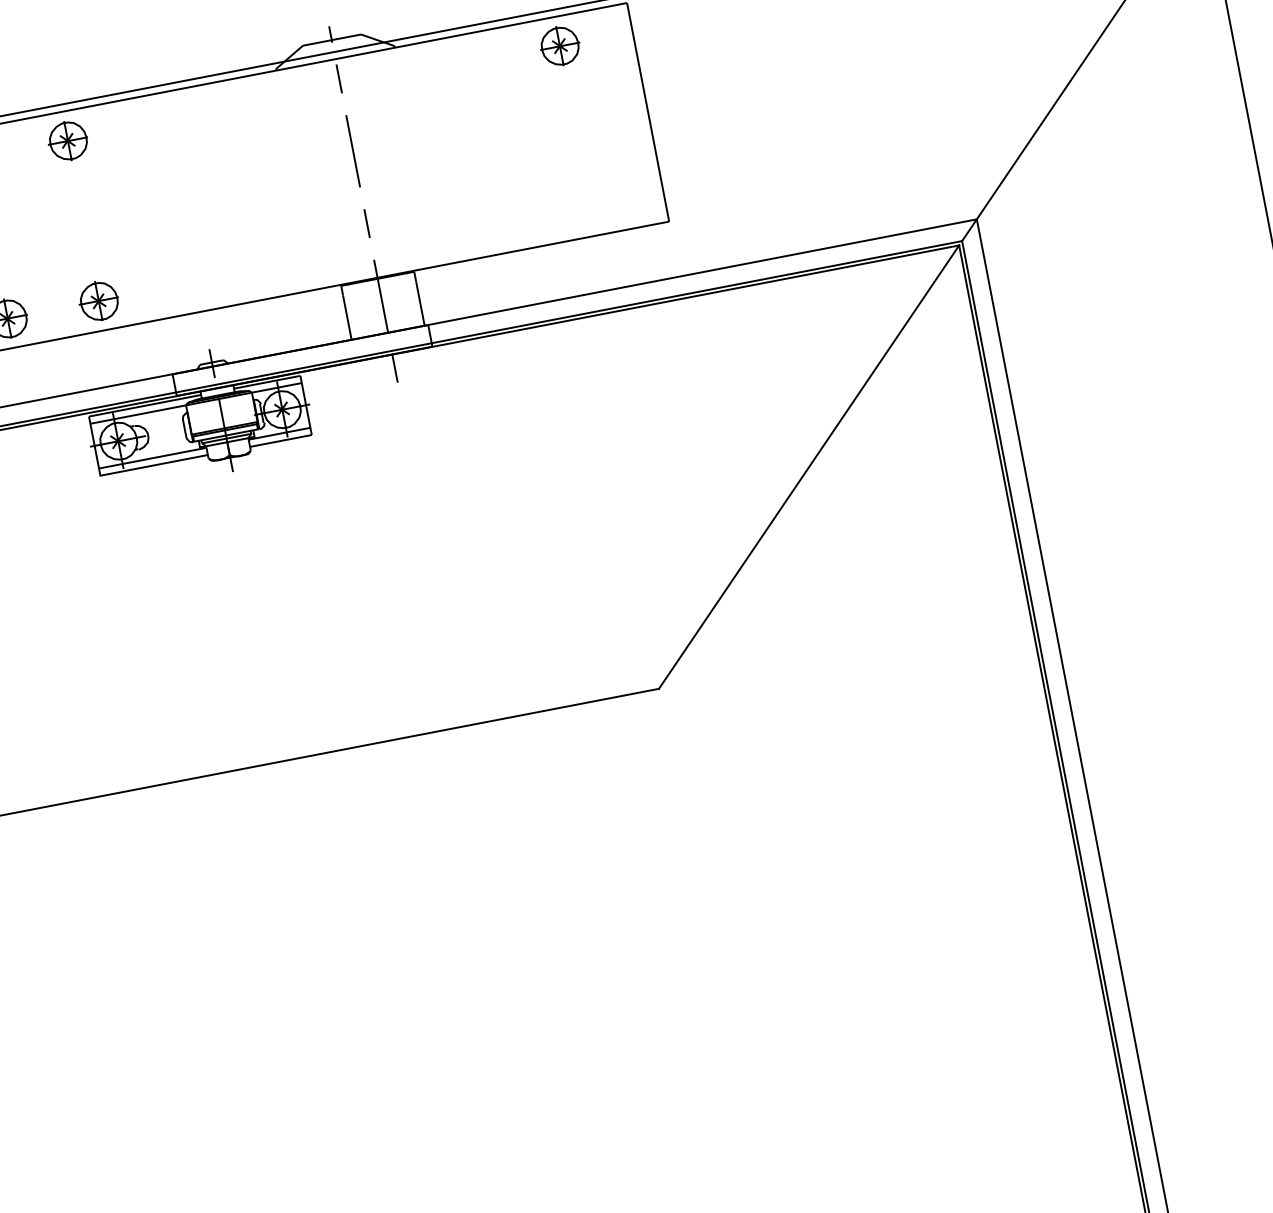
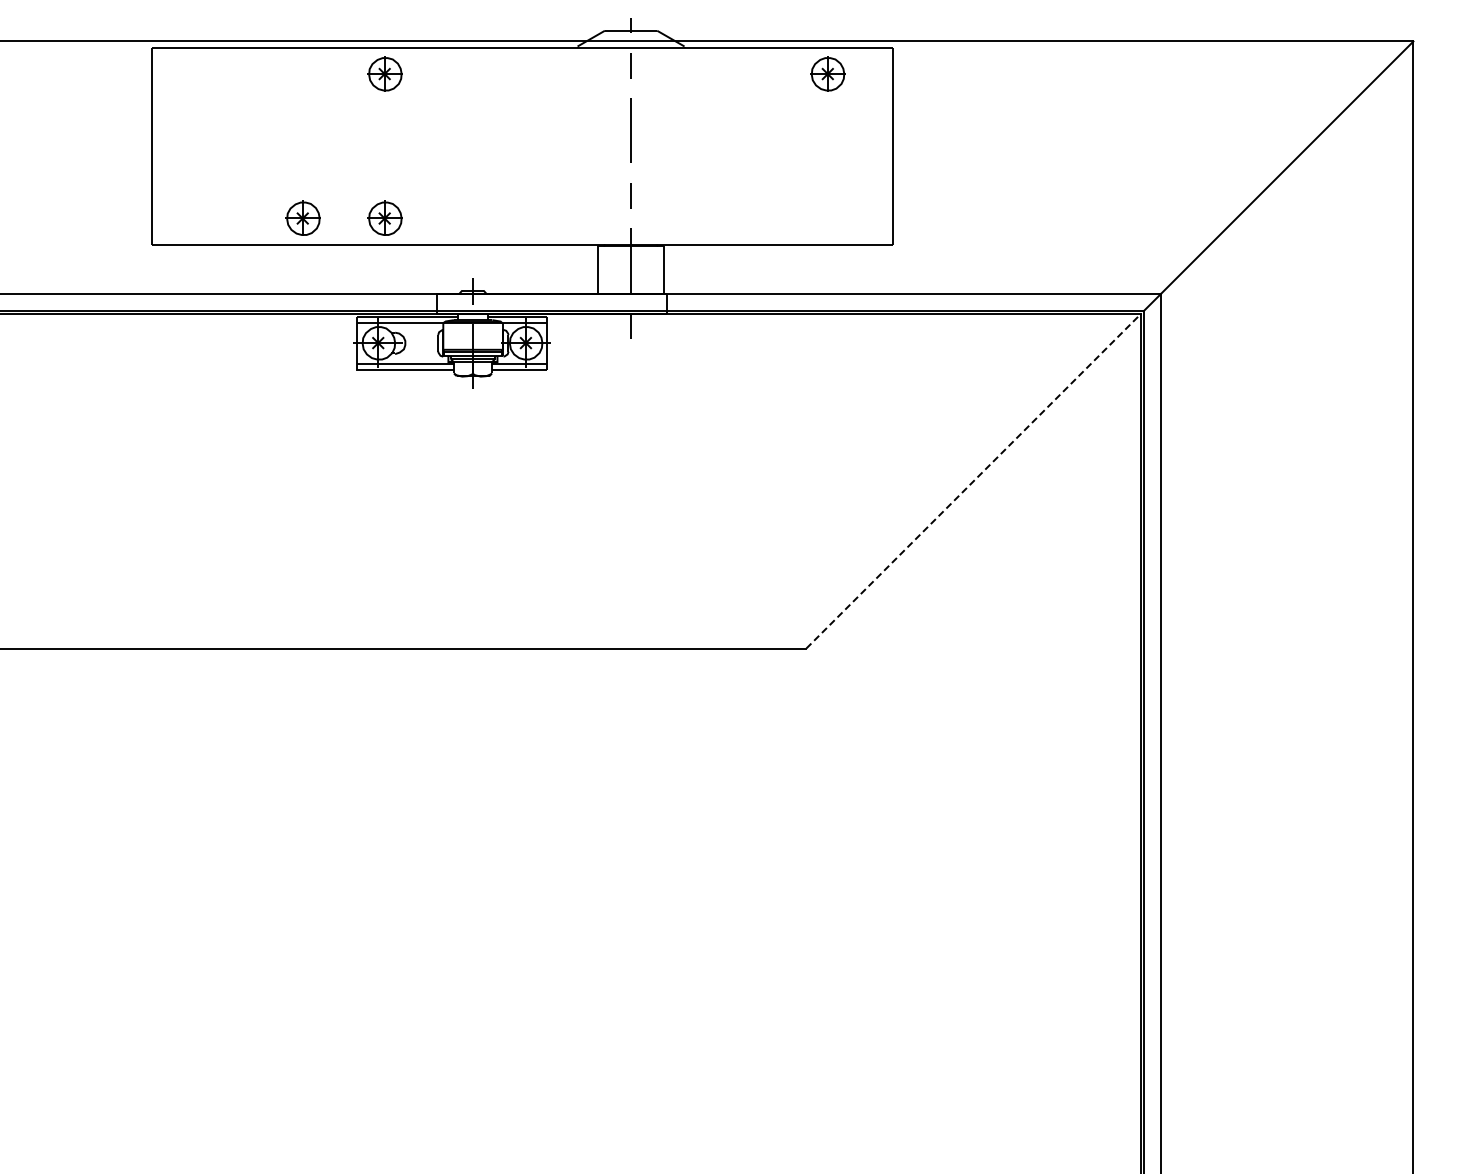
line: (808, 467) -> (973, 481), solid -> dashed

